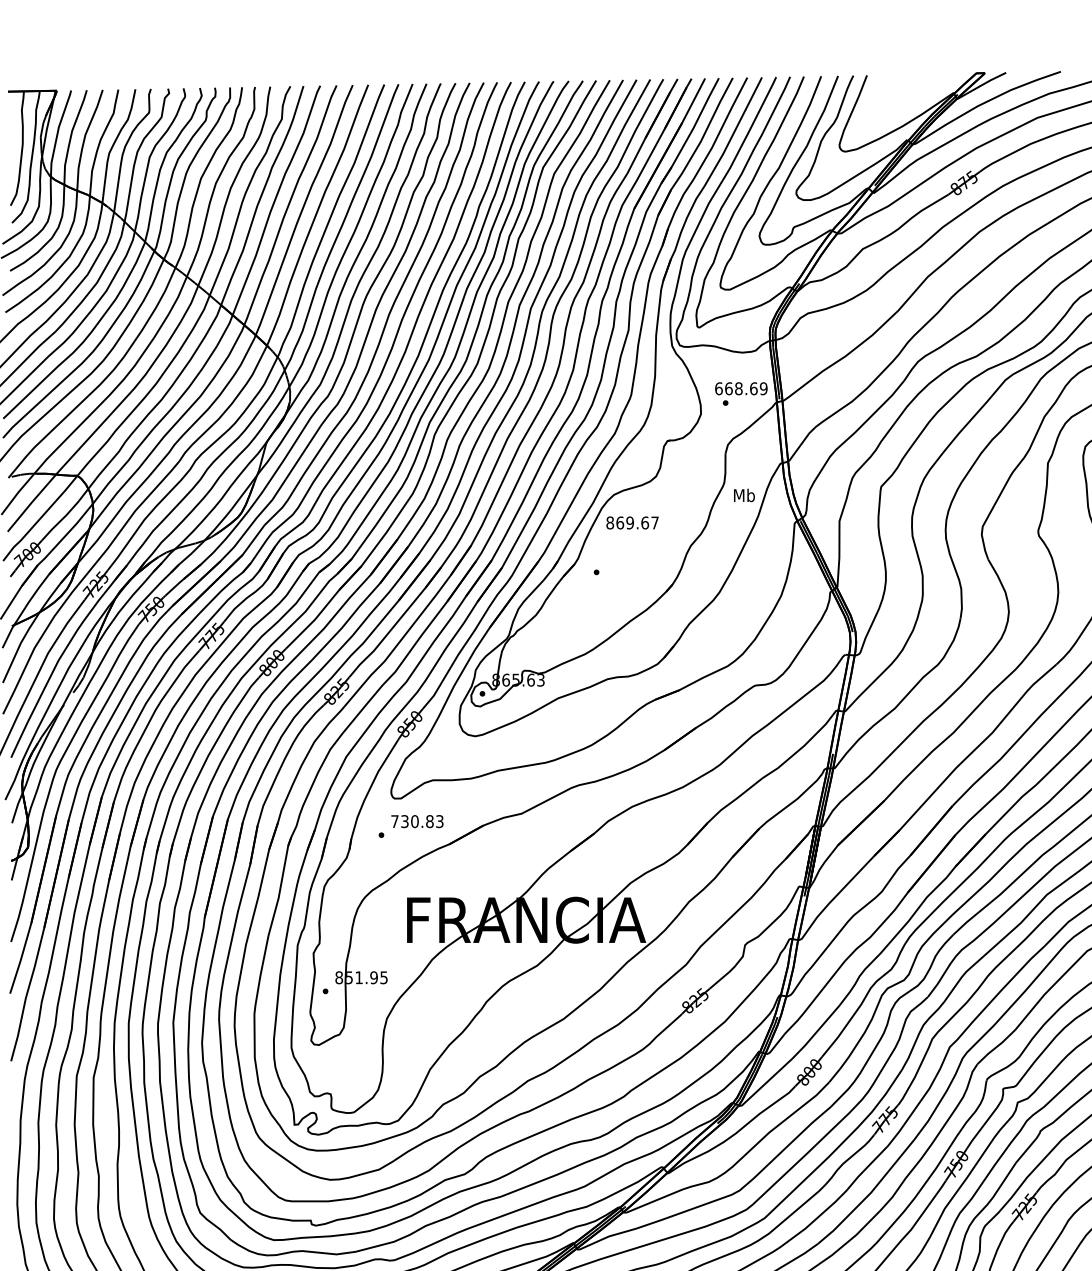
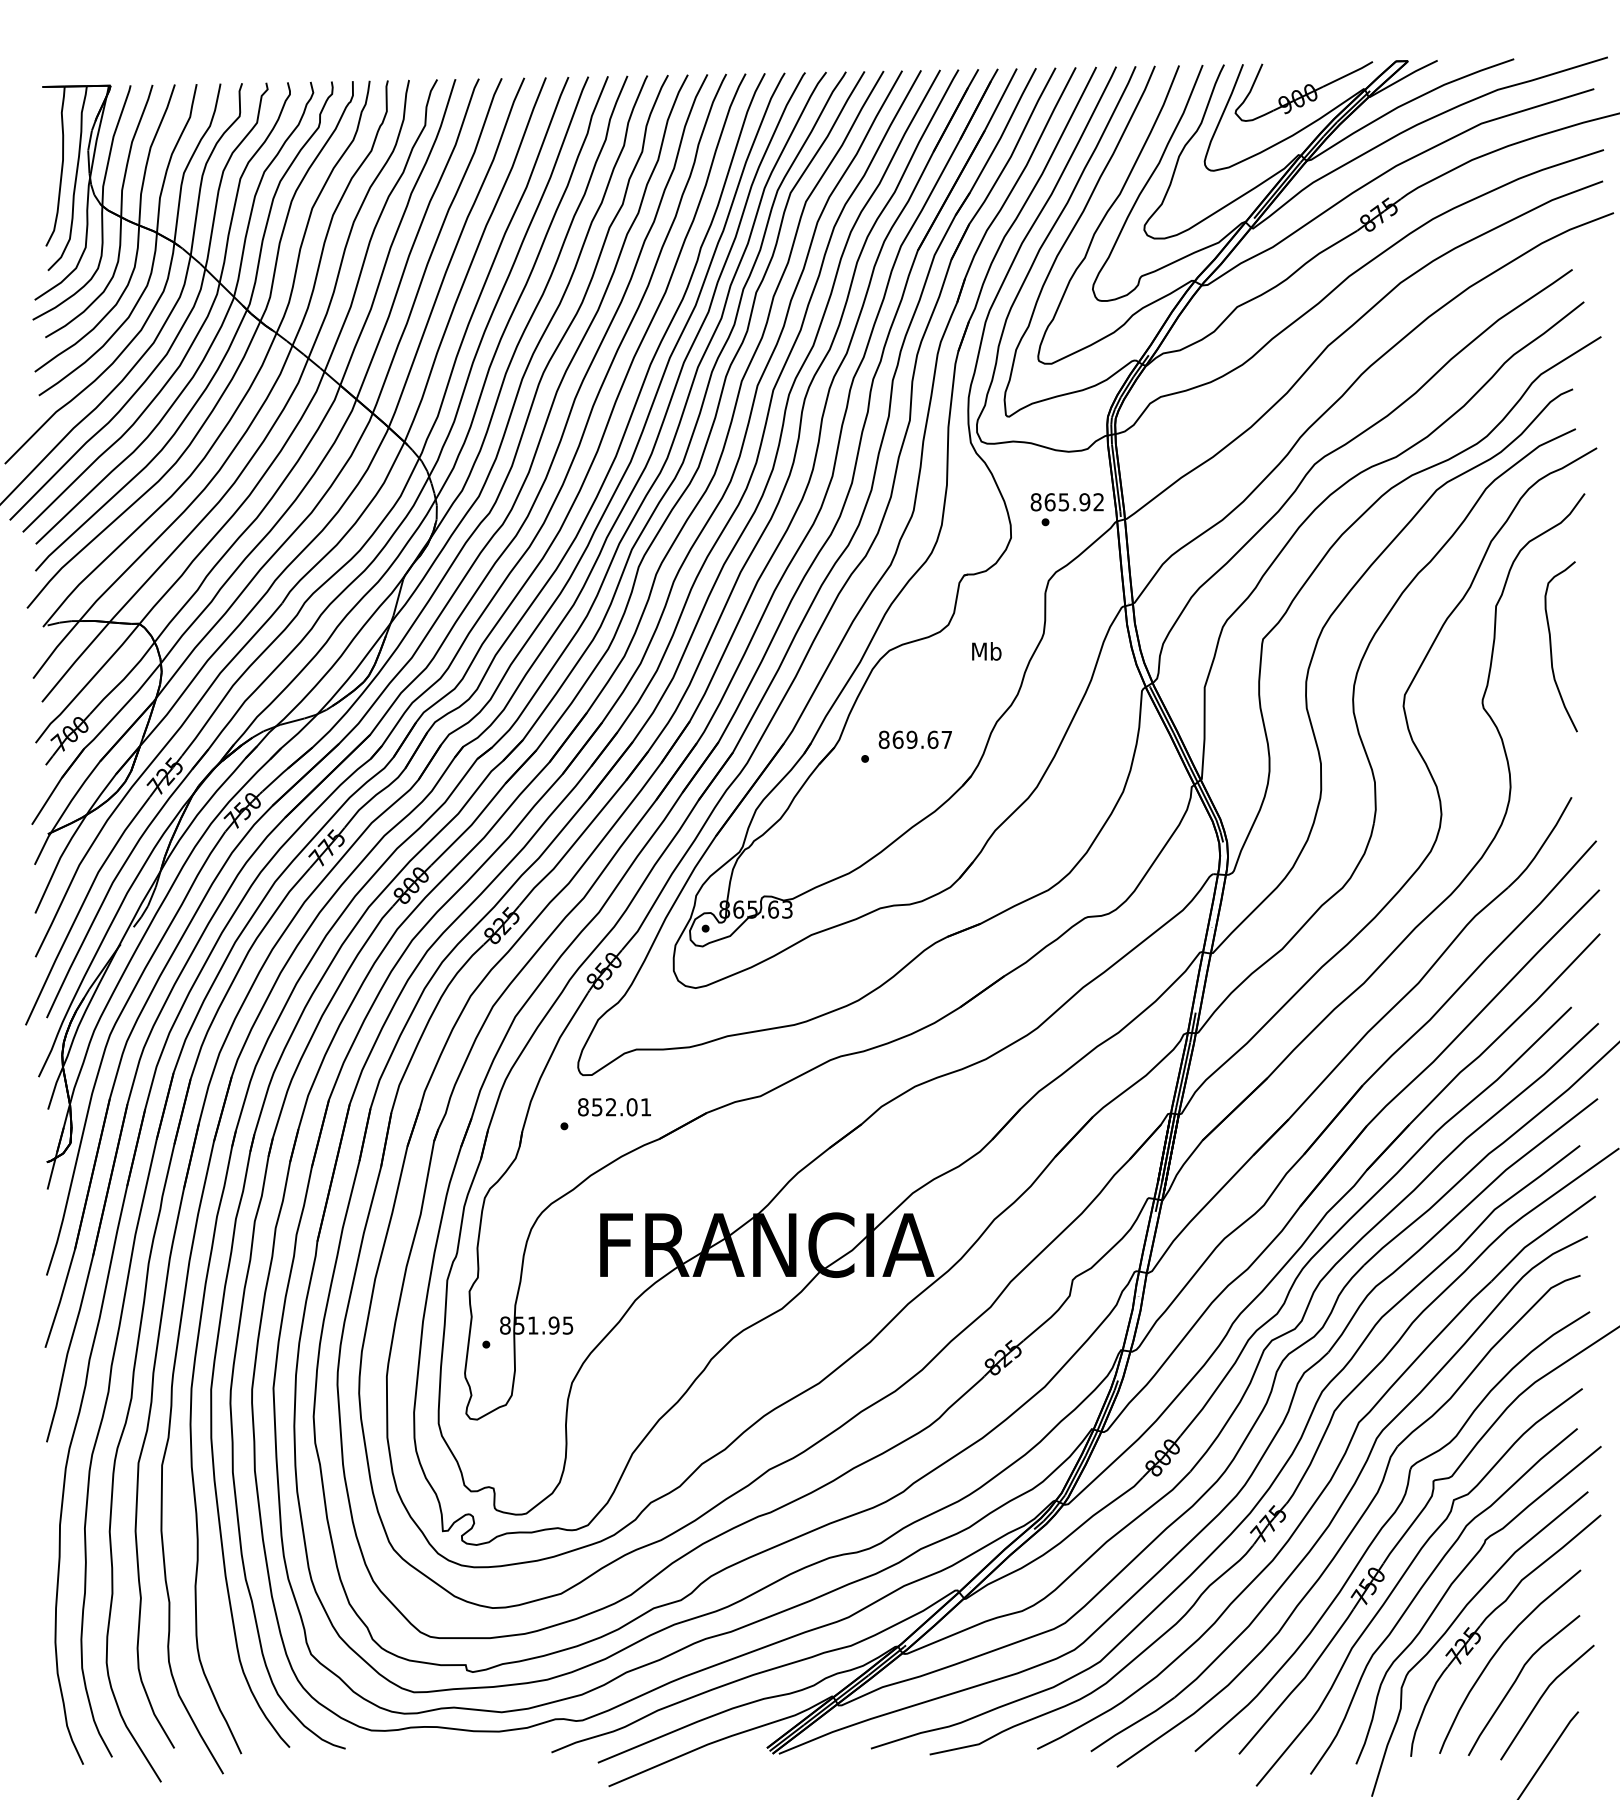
part: (910, 94) -> (1303, 91), added
text: (741, 388) -> (1067, 502), 668.69 -> 865.92
text: (744, 495) -> (986, 651), moved
text: (631, 522) -> (914, 739), moved
text: (417, 821) -> (614, 1107), 730.83 -> 852.01

